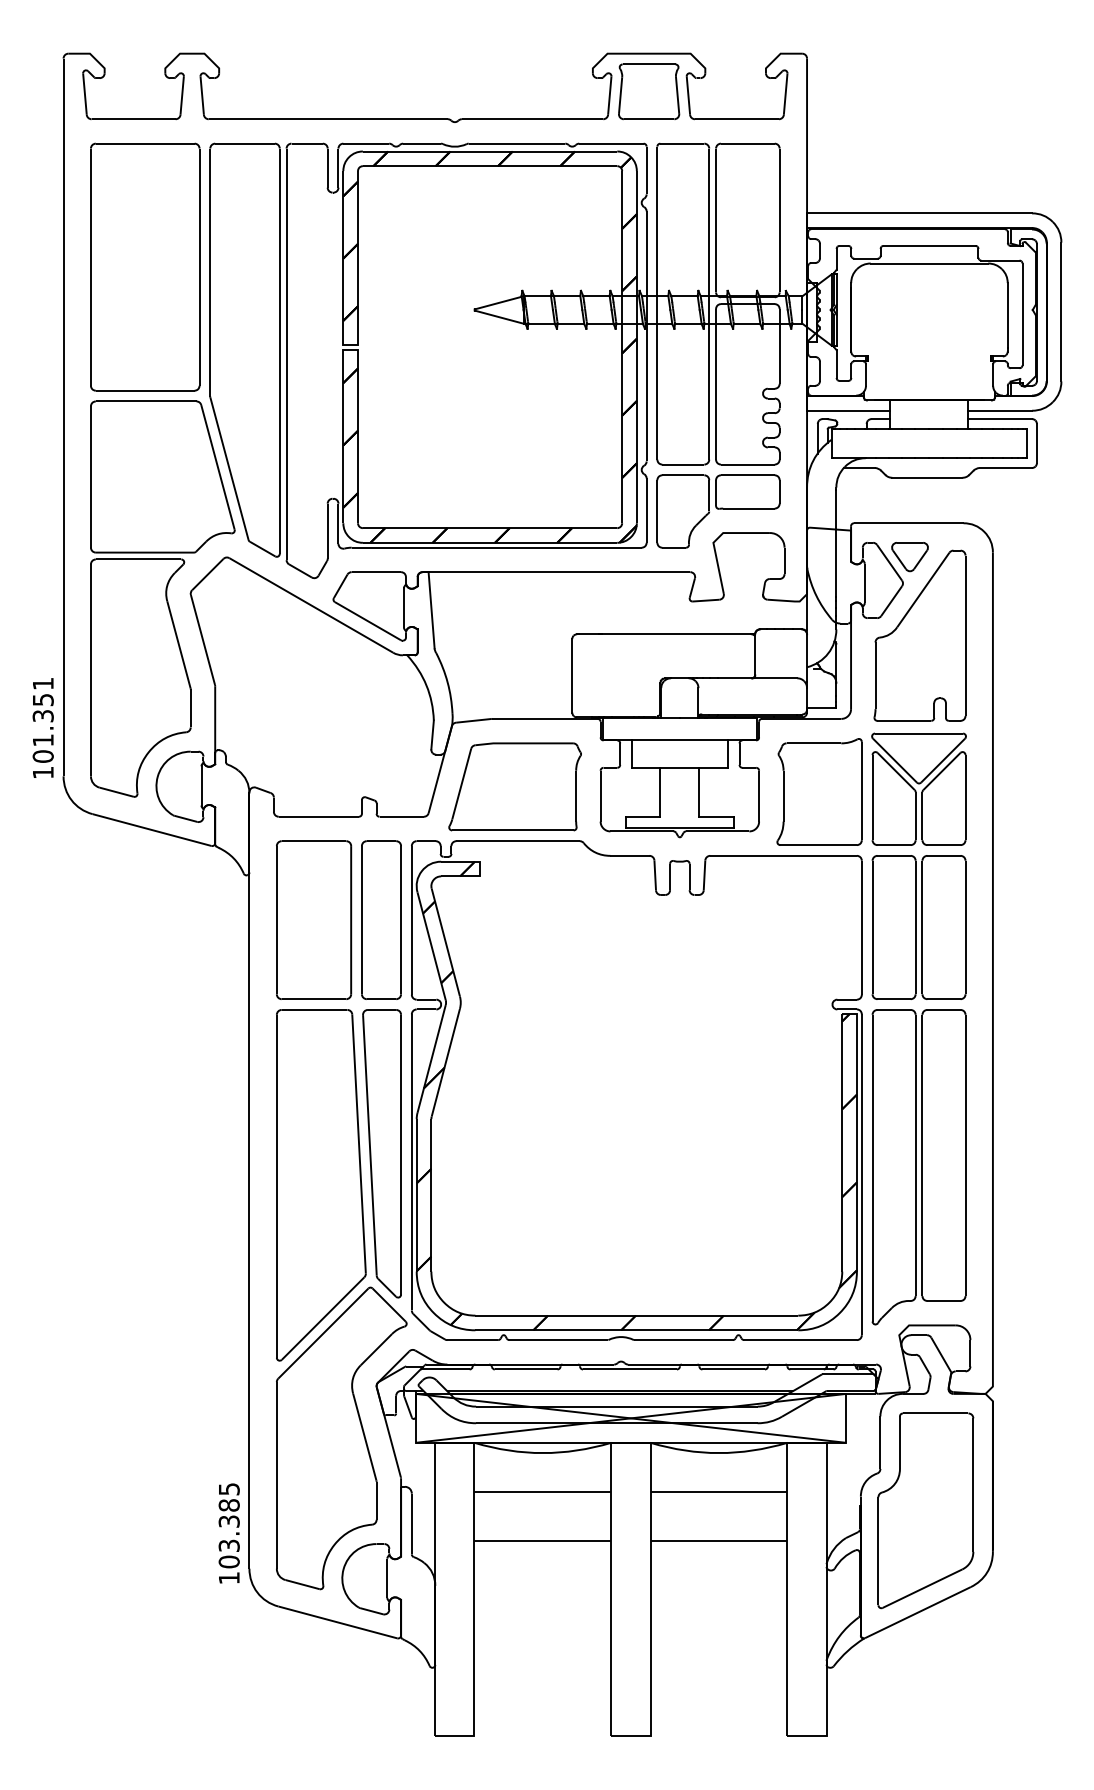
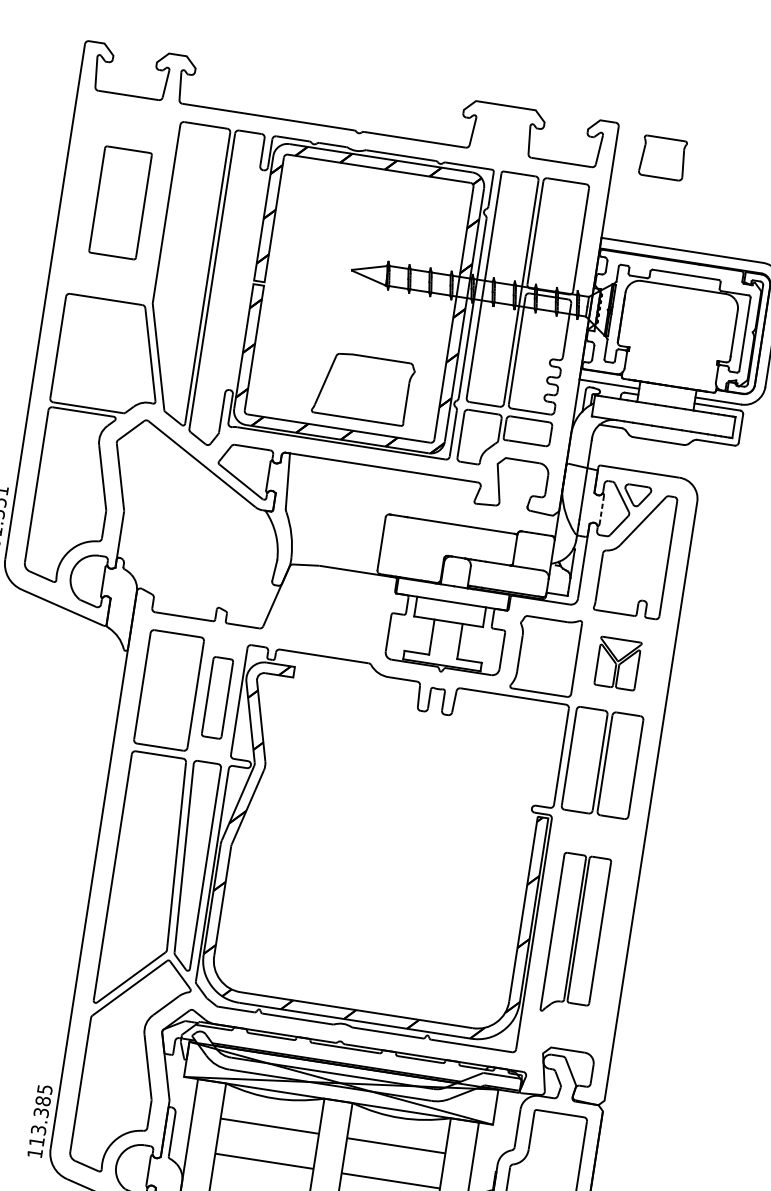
part: (649, 91) -> (663, 157), moved
part: (145, 266) -> (120, 202), size x0.6
line: (864, 583) -> (601, 509), solid -> dashed
part: (514, 786) -> (363, 387), moved
part: (918, 788) -> (617, 663), size x0.6
part: (381, 919) -> (217, 697), size x0.7
part: (918, 1167) -> (575, 935), size x0.7
text: (228, 1561) -> (36, 1141), 103.385 -> 113.385

